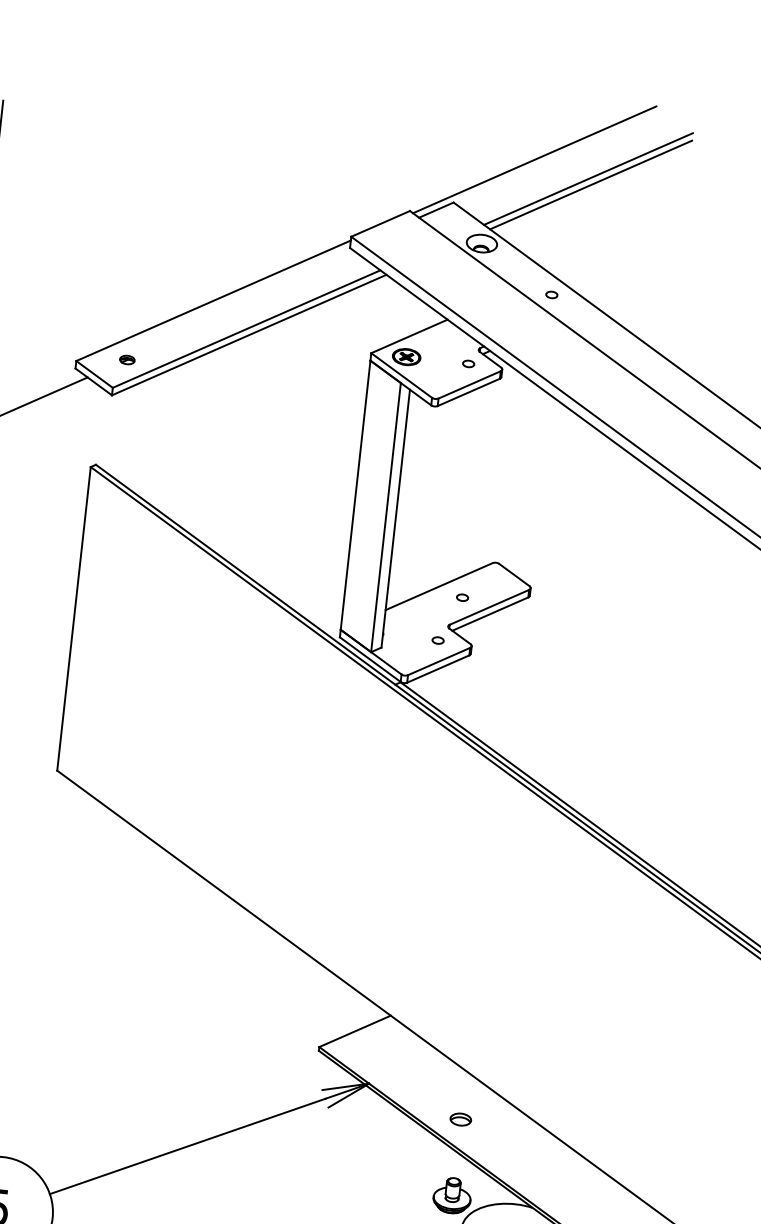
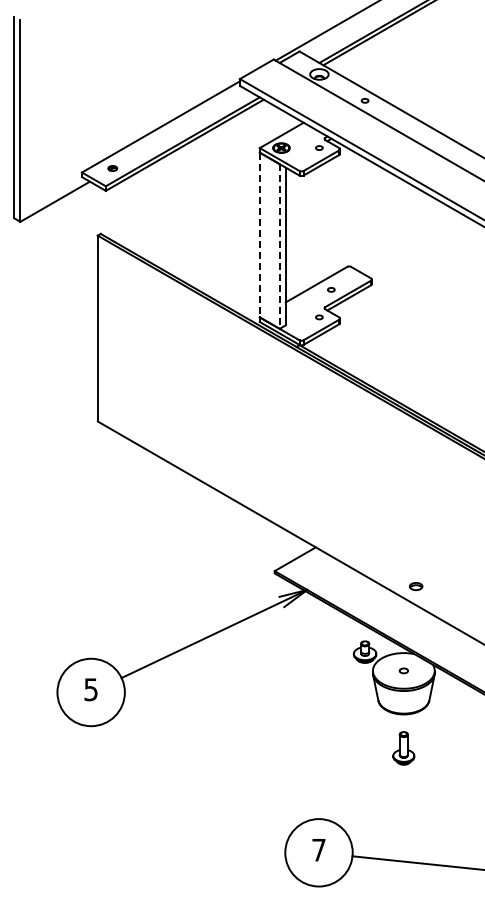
line: (354, 495) -> (259, 235), solid -> dashed
line: (385, 519) -> (279, 247), solid -> dashed
part: (461, 1119) -> (416, 586), moved

